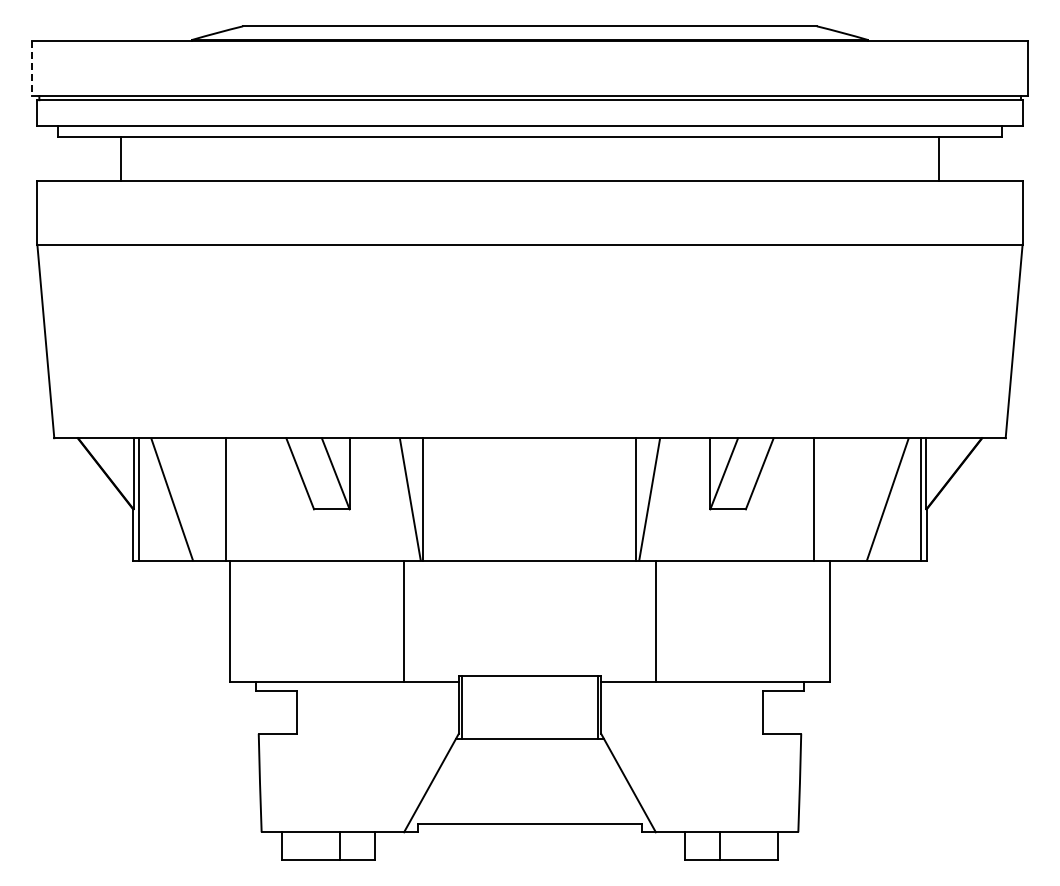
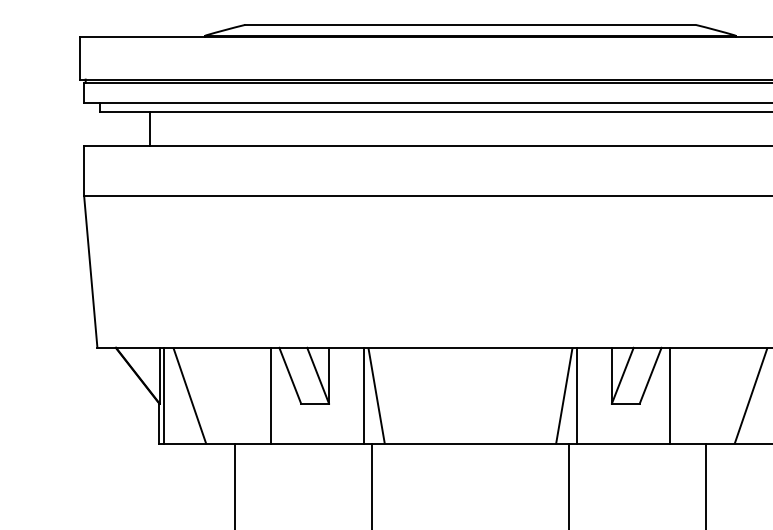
line: (31, 69) -> (79, 58), dashed -> solid
line: (226, 499) -> (270, 395), moved
line: (422, 499) -> (363, 395), moved
line: (636, 499) -> (577, 395), moved
line: (813, 499) -> (670, 395), moved

